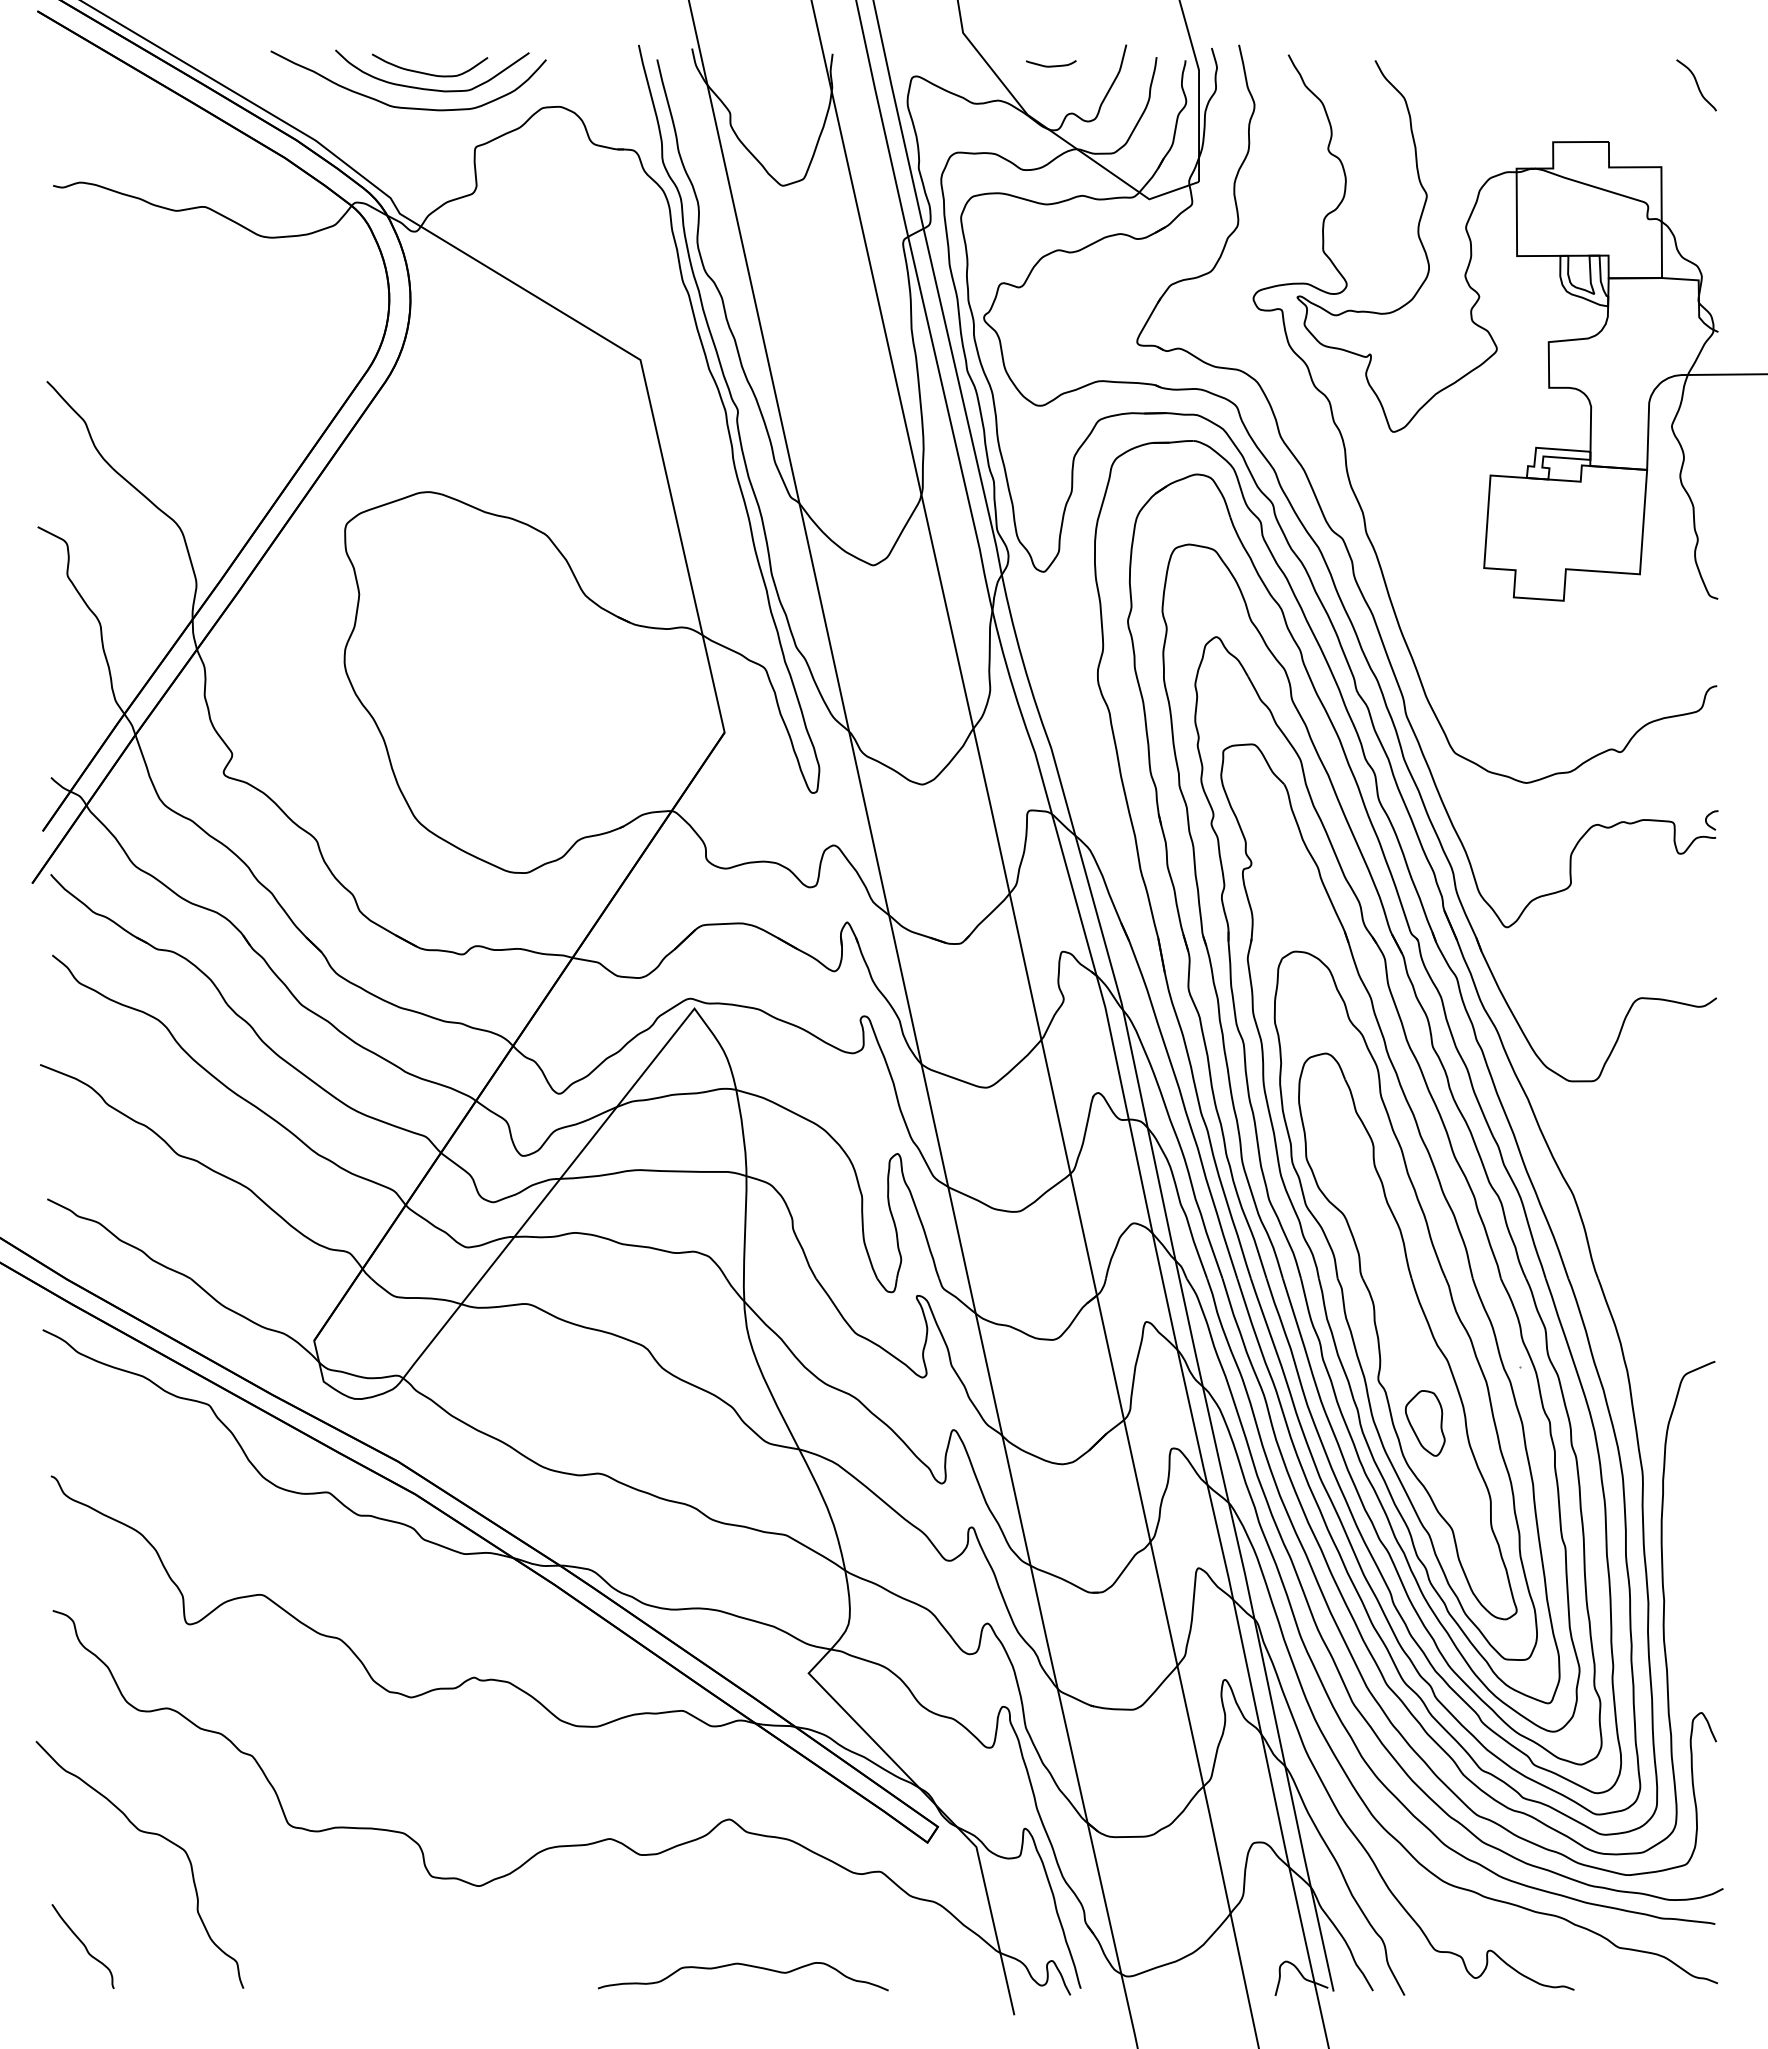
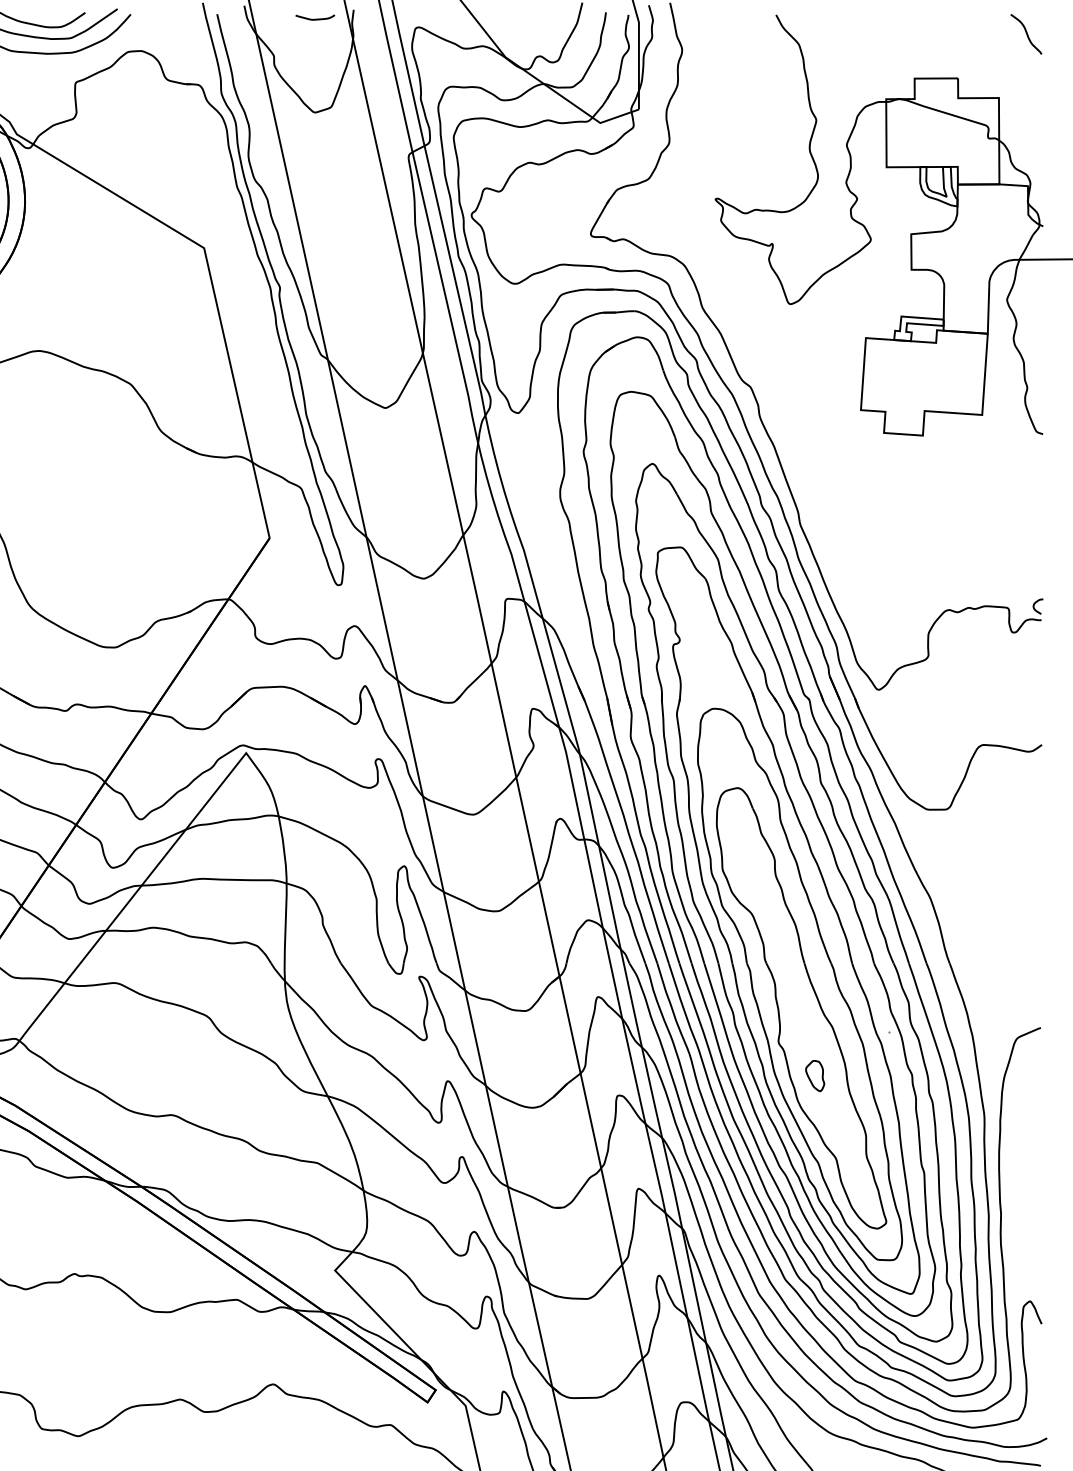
curve: (1051, 65) -> (315, 18), moved
curve: (1345, 446) -> (753, 315), removed
part: (1425, 1423) -> (815, 1076), size x0.6

